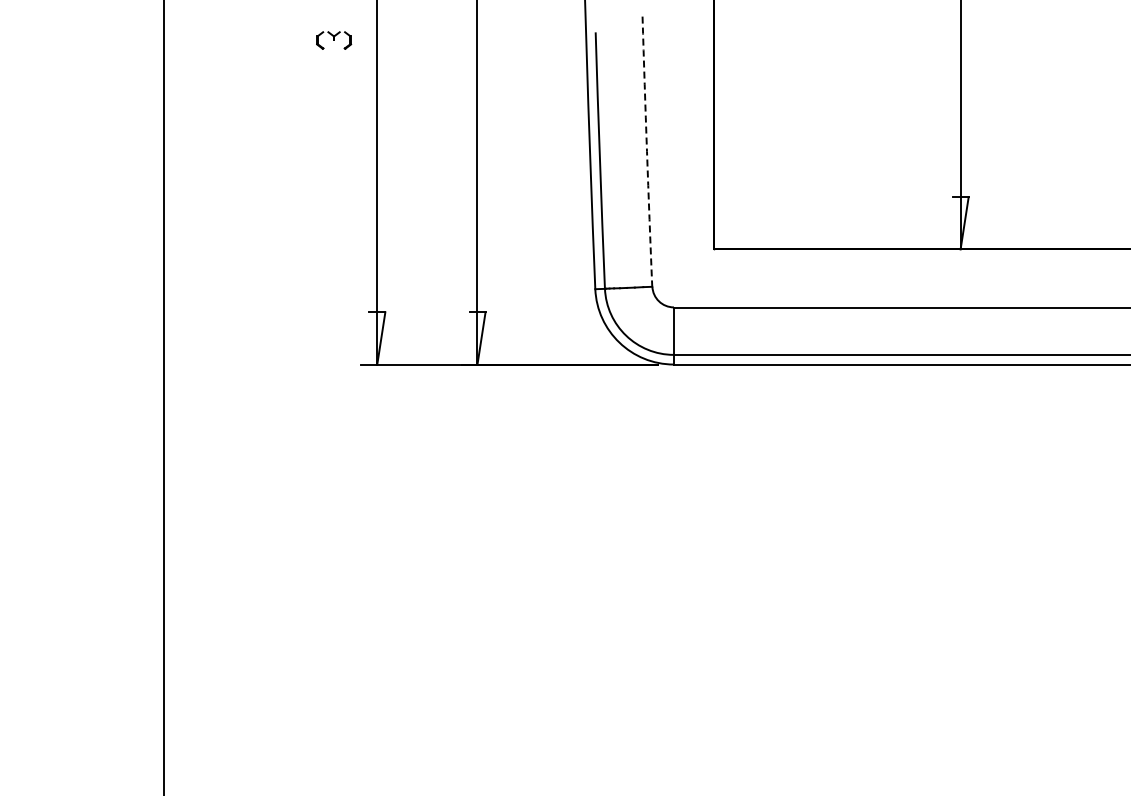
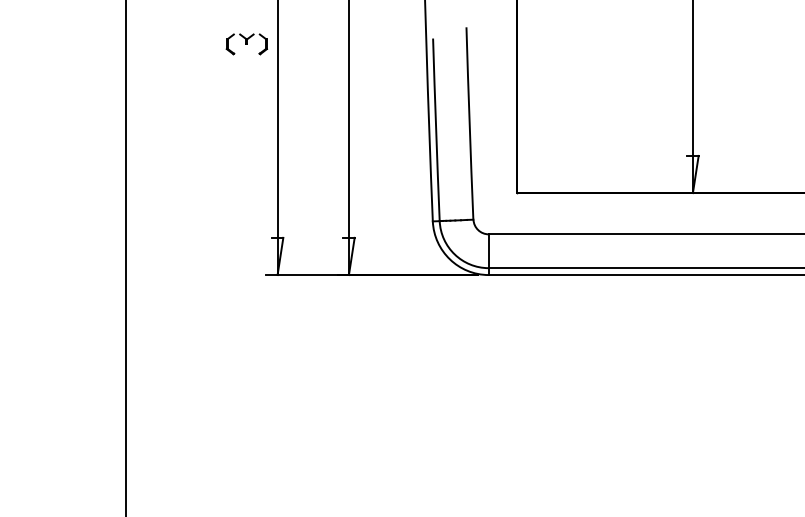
part: (333, 40) -> (246, 44), size x1.67
arc: (647, 151) -> (469, 123), dashed -> solid

